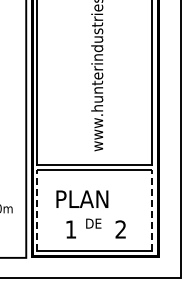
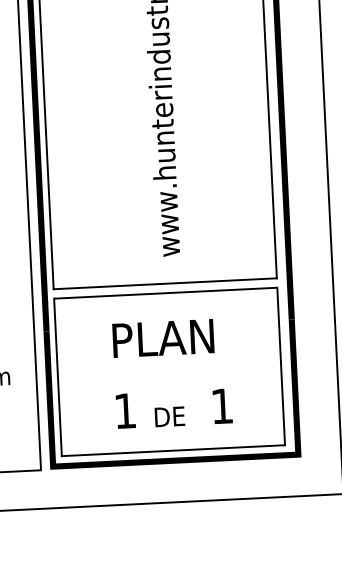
text: (82, 198) -> (163, 336), moved
line: (37, 210) -> (58, 377), dashed -> solid
line: (152, 210) -> (281, 366), dashed -> solid
text: (93, 223) -> (169, 416), moved
text: (120, 229) -> (221, 406), 2 -> 1

